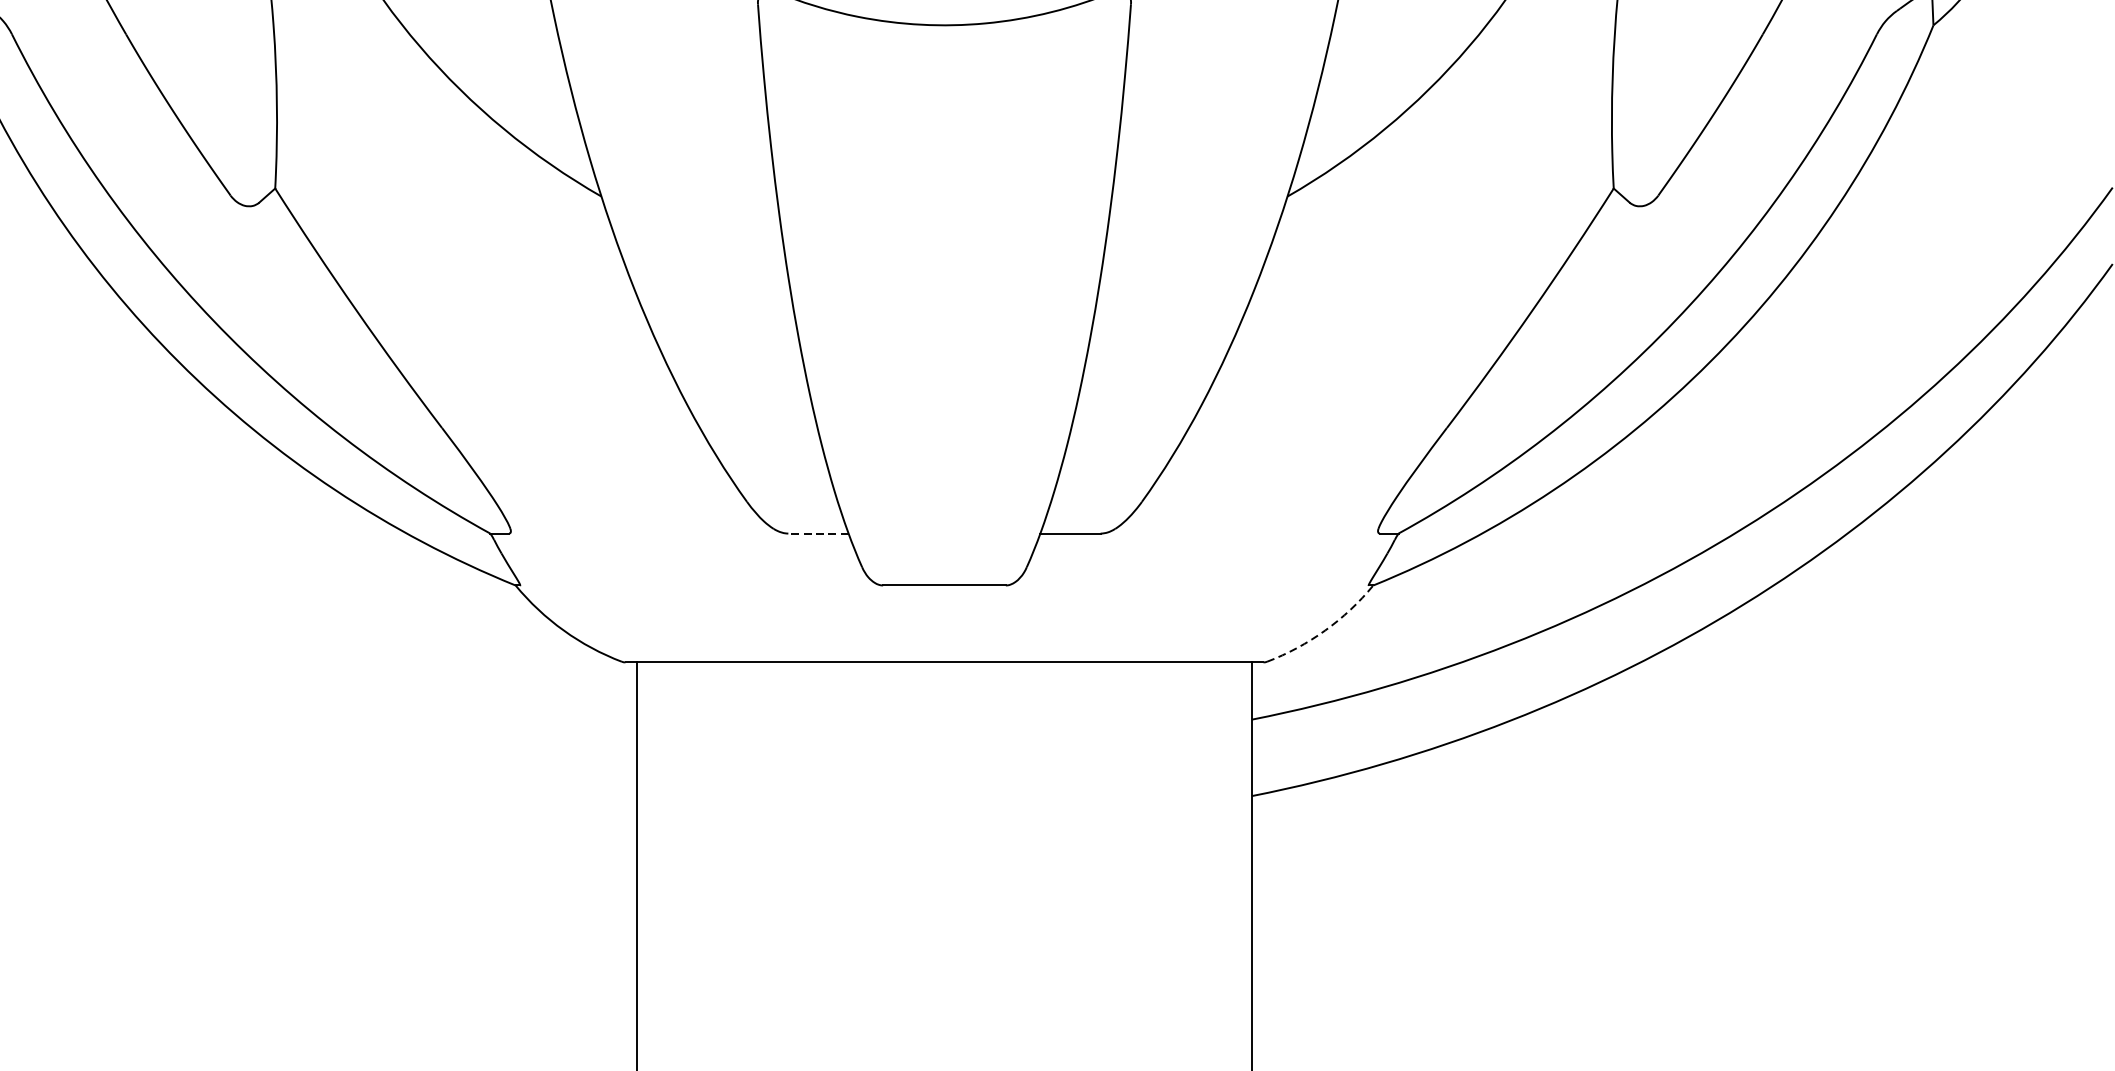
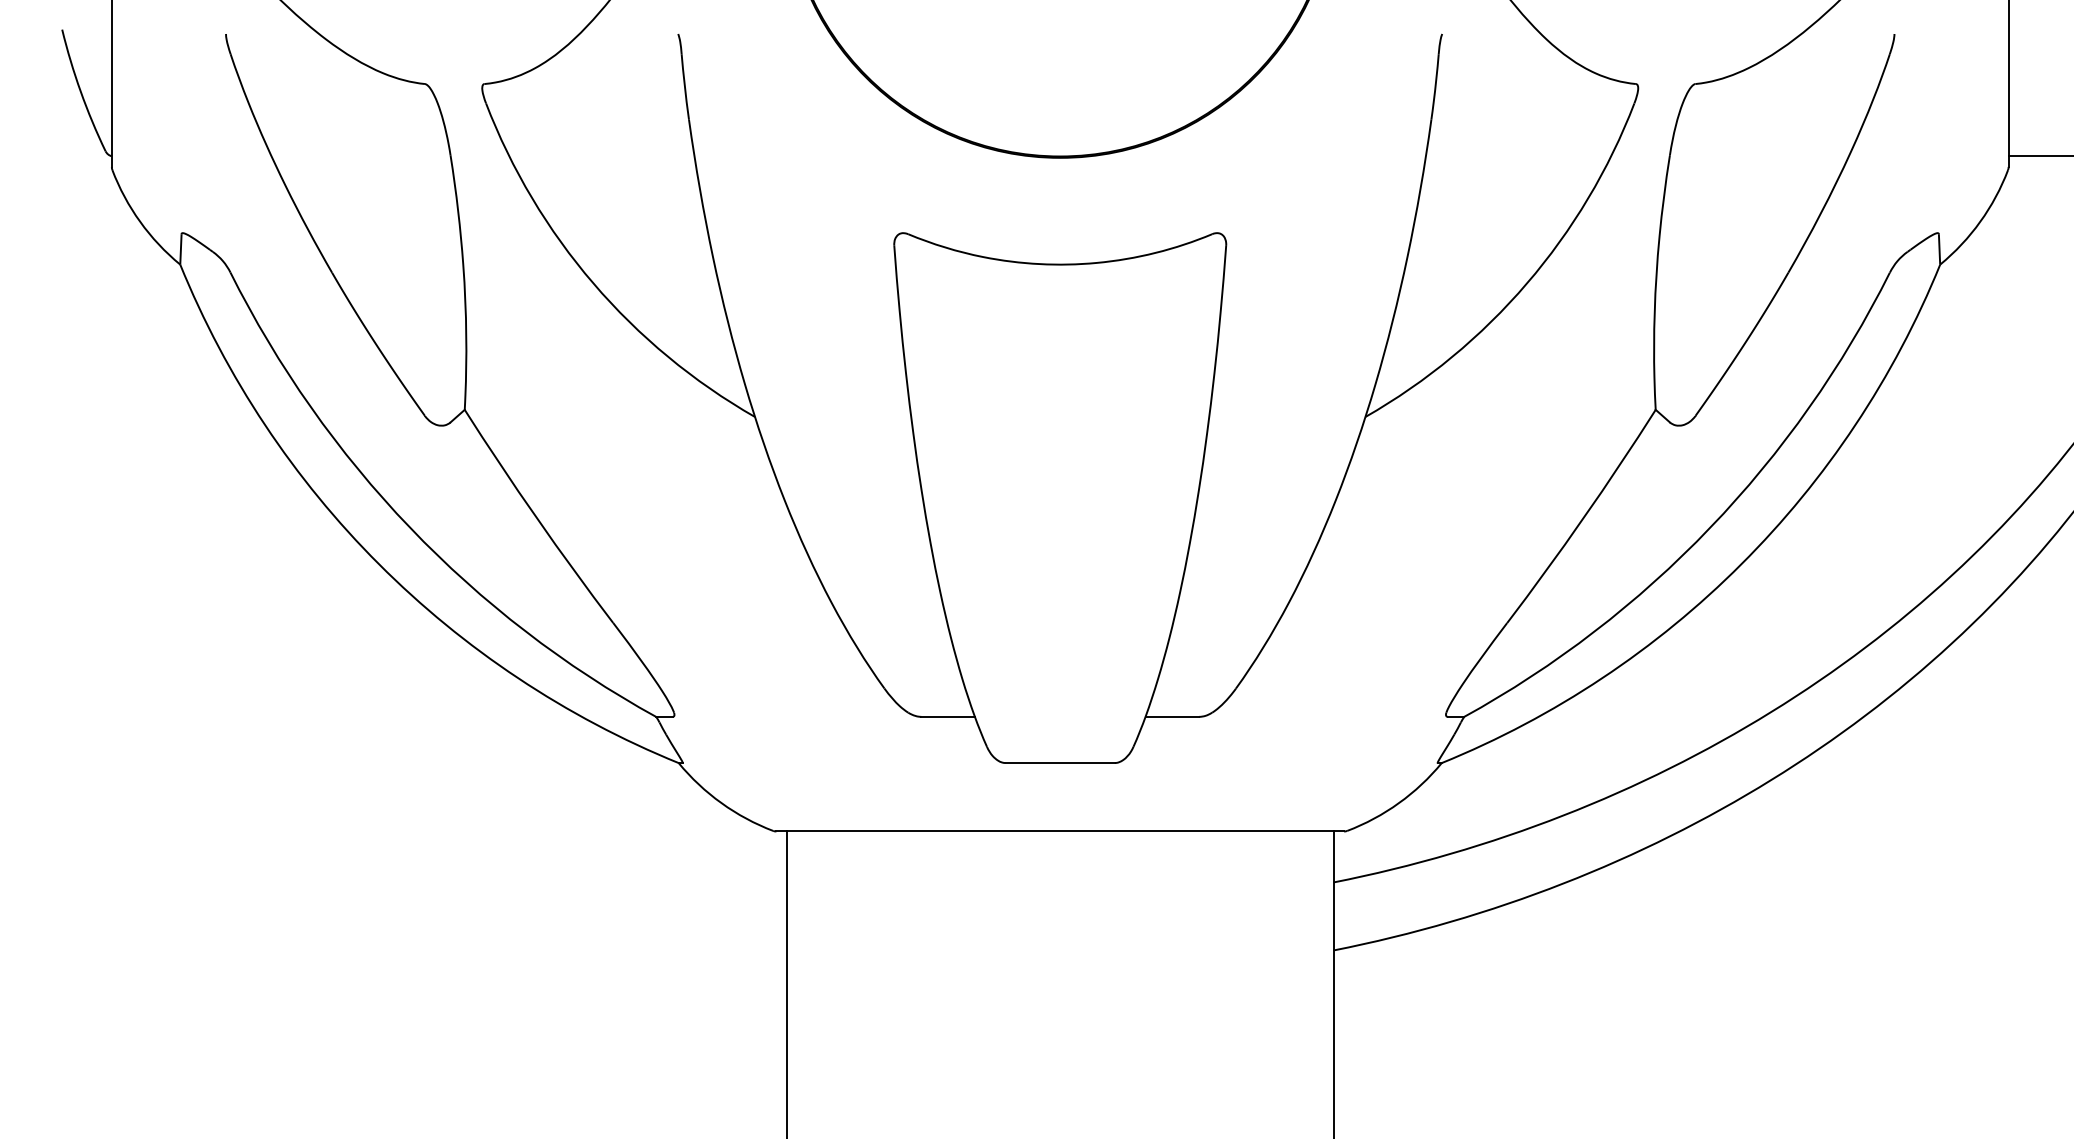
line: (818, 533) -> (948, 716), dashed -> solid
arc: (1324, 630) -> (1398, 803), dashed -> solid

